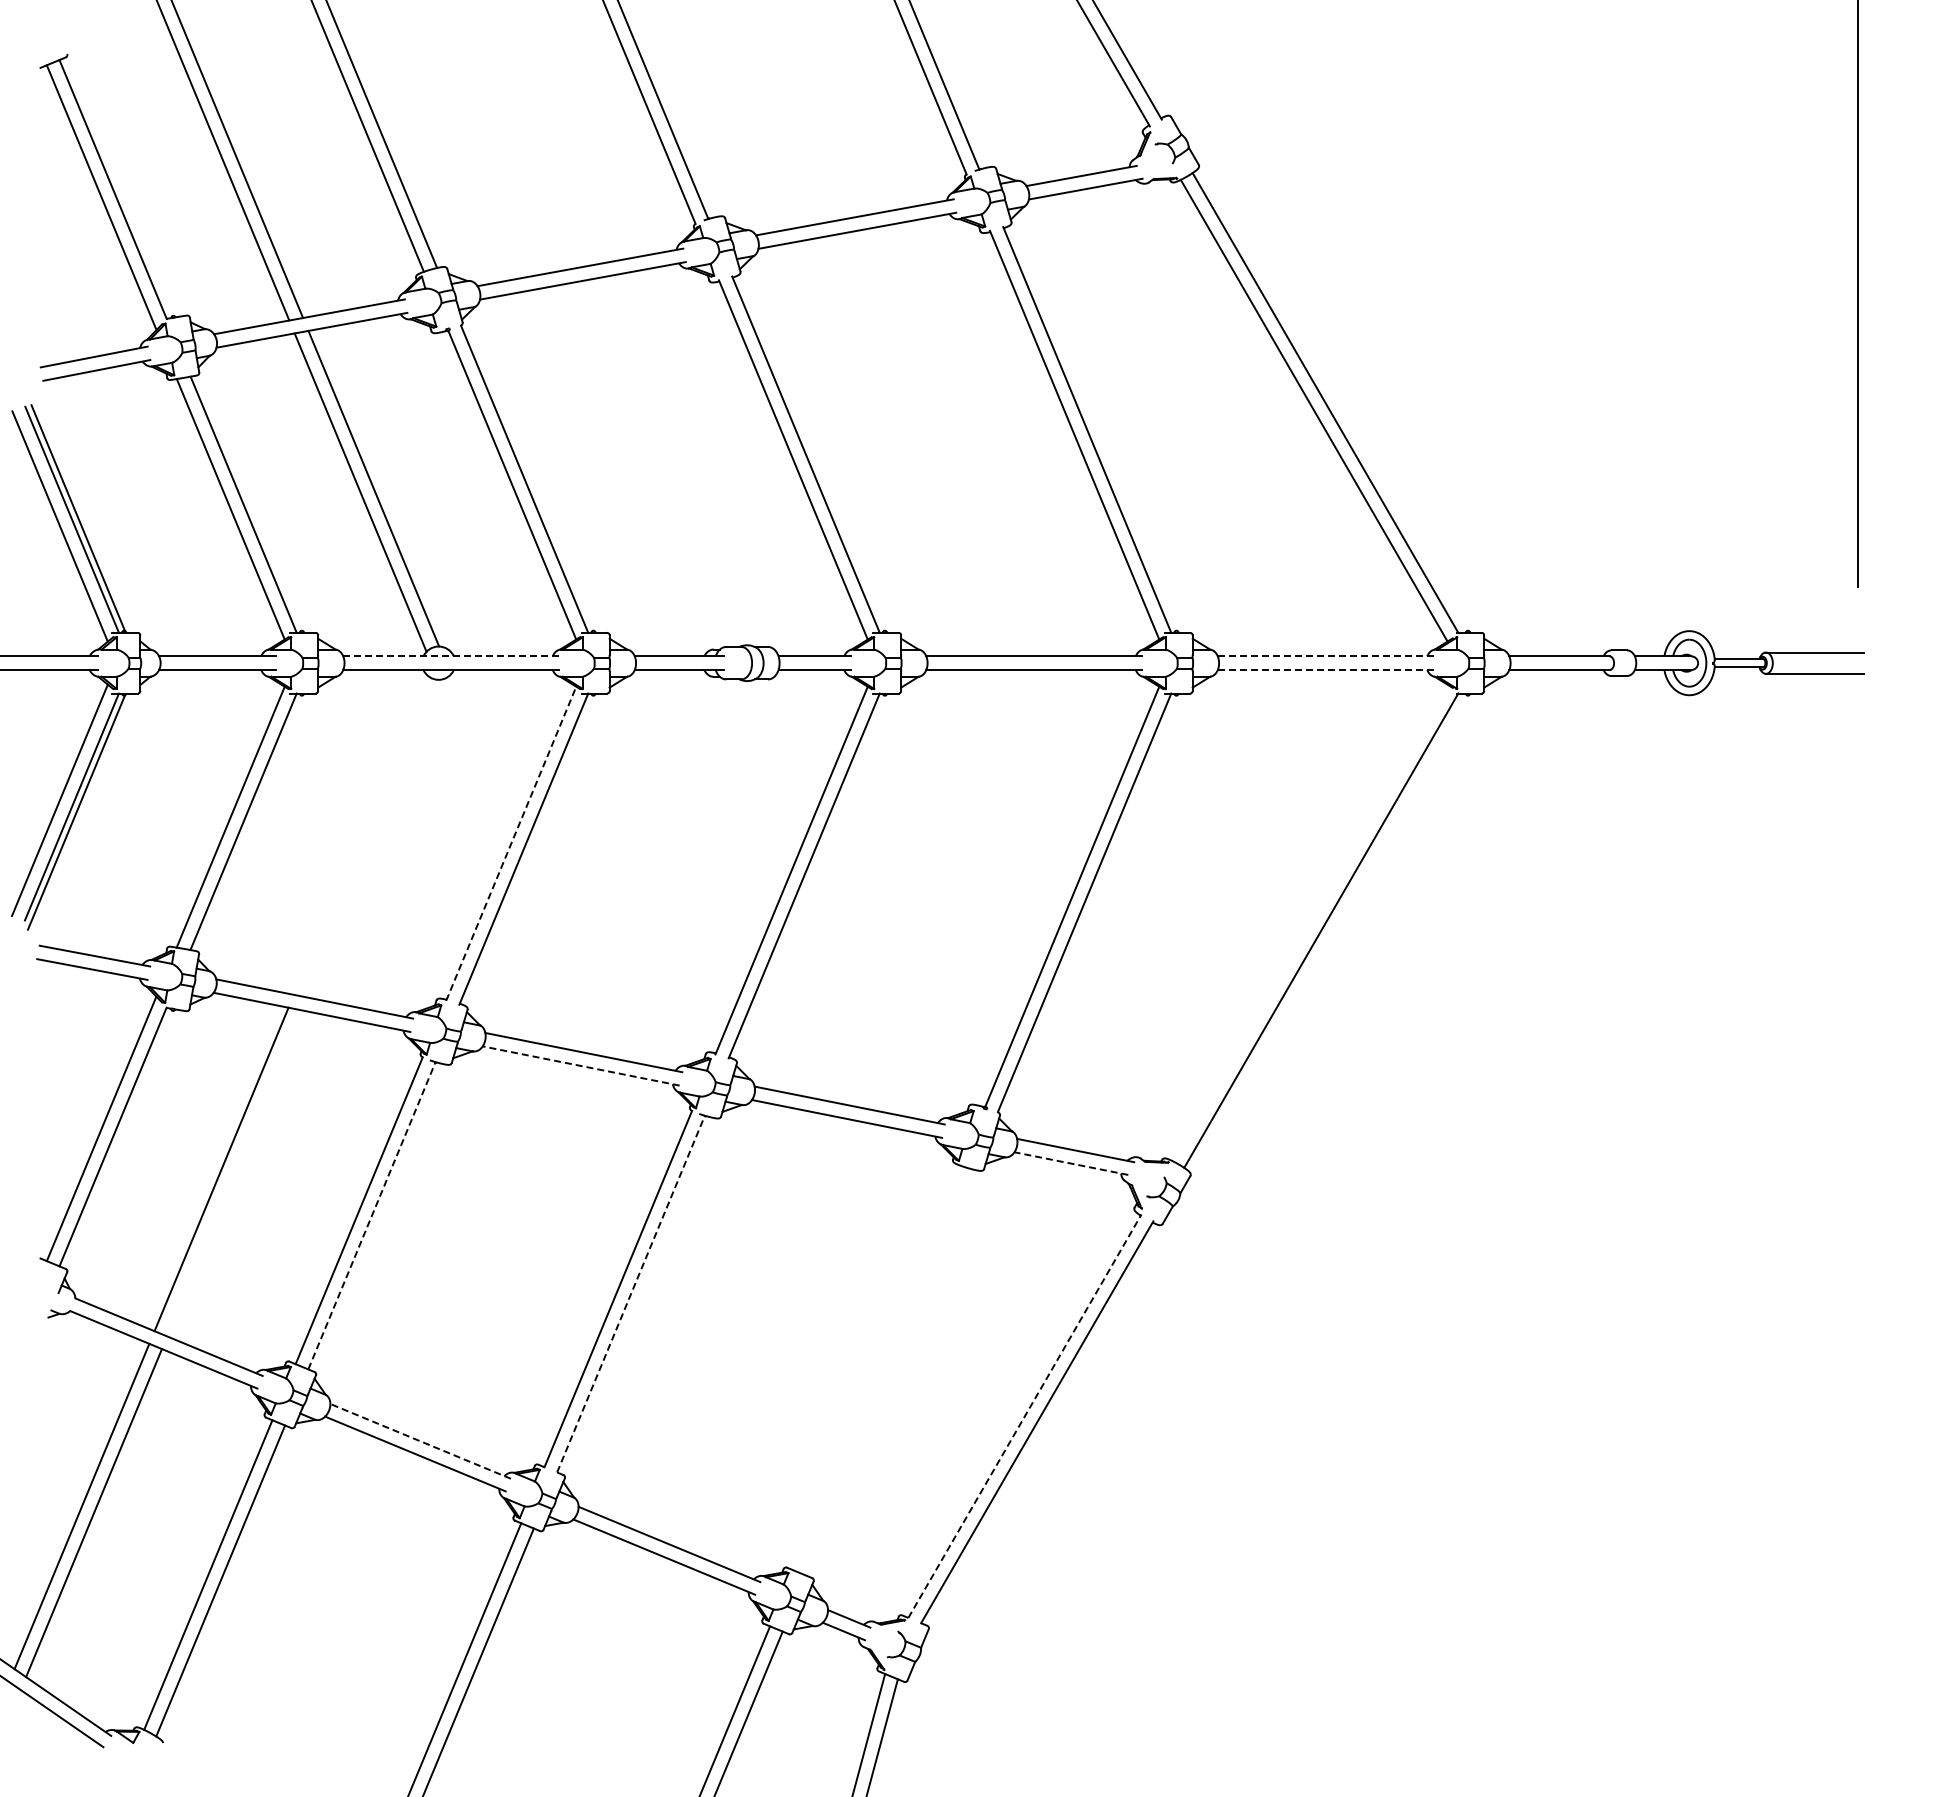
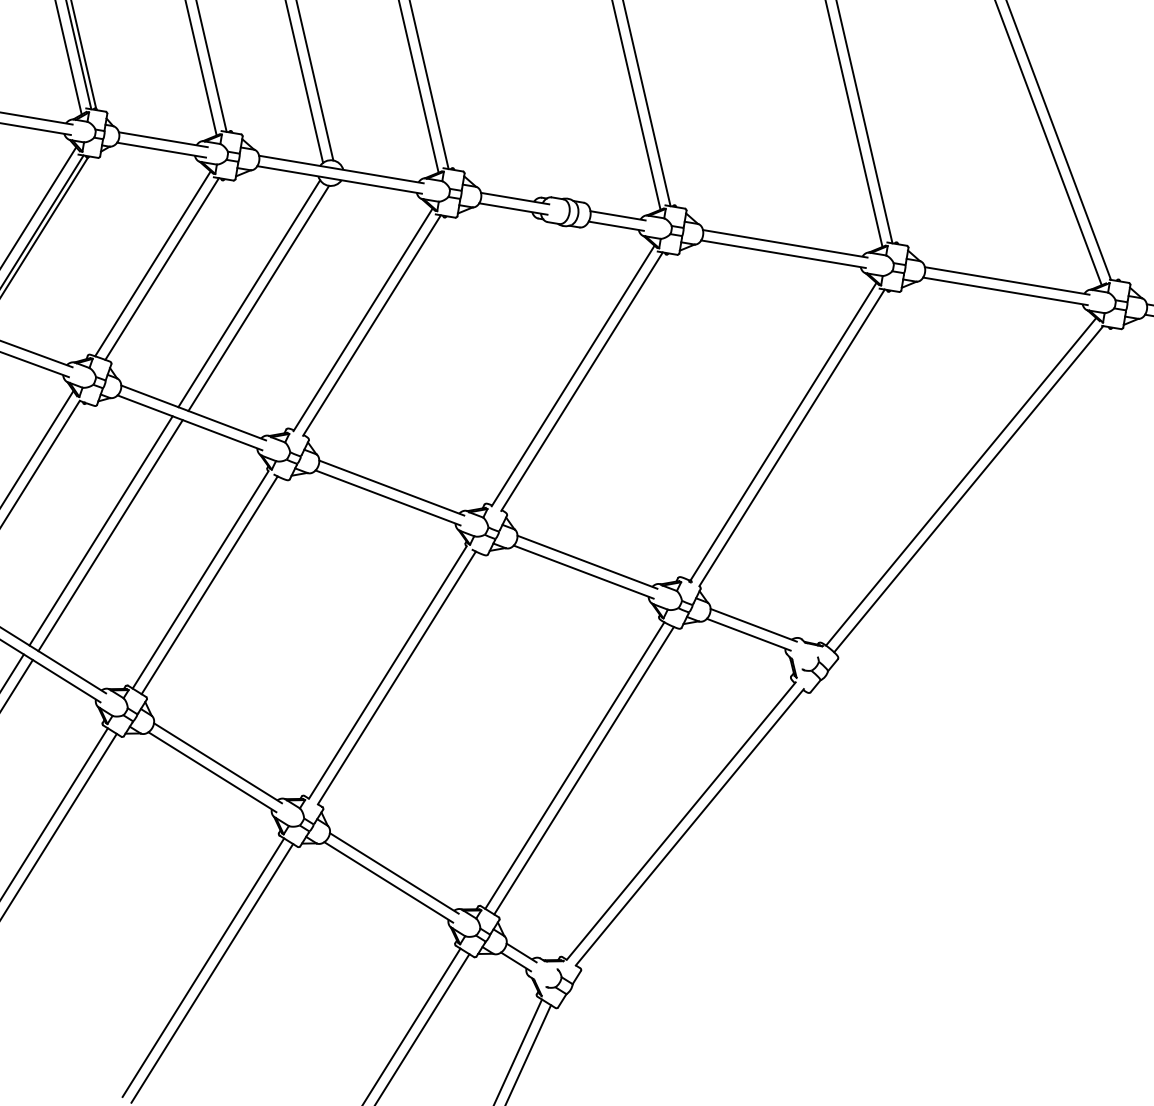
line: (450, 656) -> (340, 169), dashed -> solid
line: (1325, 656) -> (1006, 281), dashed -> solid
line: (1325, 670) -> (1005, 291), dashed -> solid
line: (359, 834) -> (248, 293), added
line: (373, 838) -> (258, 298), added
line: (511, 843) -> (363, 319), dashed -> solid
line: (1309, 922) -> (960, 481), added
line: (580, 1065) -> (387, 497), dashed -> solid
line: (1070, 1163) -> (748, 634), dashed -> solid
line: (234, 1173) -> (110, 535), added
line: (372, 1215) -> (210, 585), dashed -> solid
line: (631, 1293) -> (397, 677), dashed -> solid
line: (876, 1367) -> (574, 765), added
line: (889, 1372) -> (583, 770), added
line: (1025, 1415) -> (681, 820), dashed -> solid
line: (420, 1441) -> (217, 763), dashed -> solid

